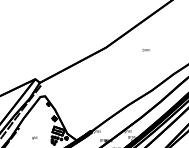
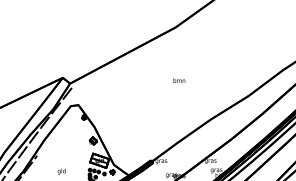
text: (146, 49) -> (179, 79), moved

